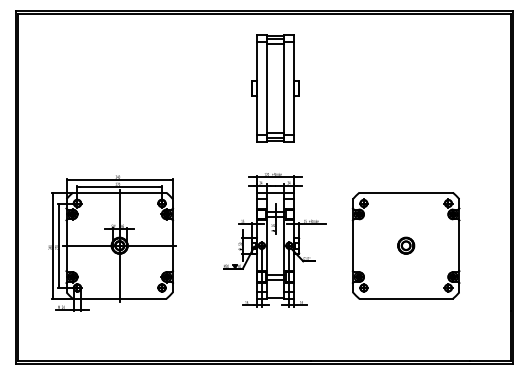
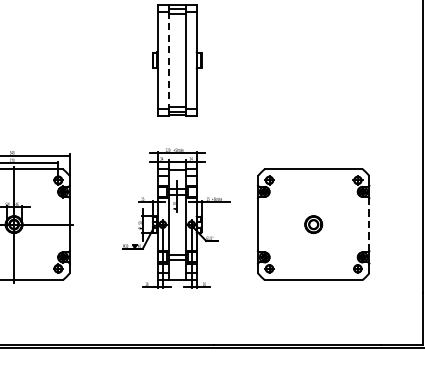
line: (267, 88) -> (168, 60), solid -> dashed
line: (459, 245) -> (369, 224), solid -> dashed

